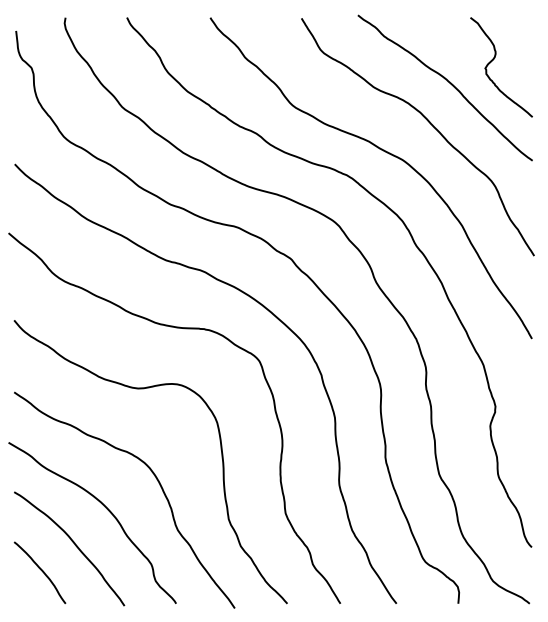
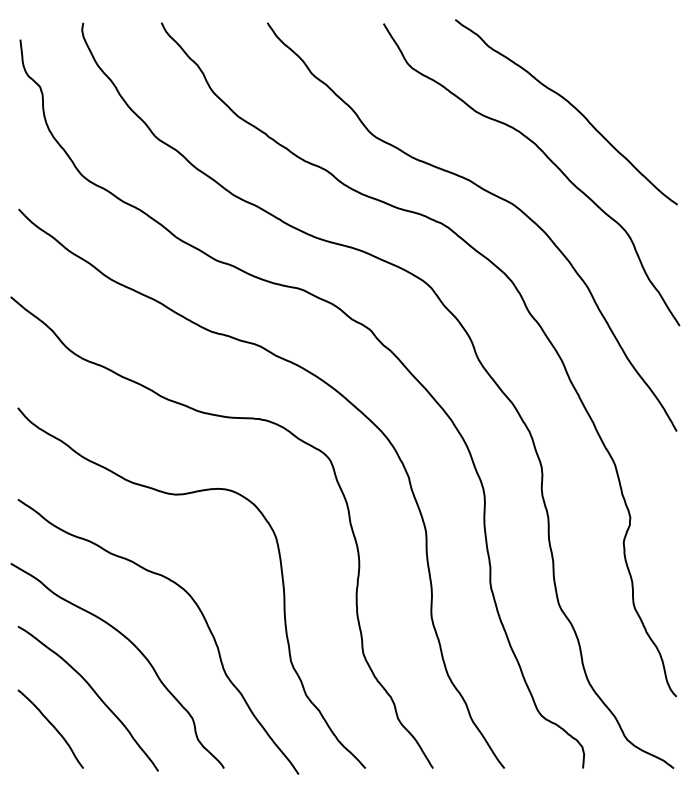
curve: (494, 59) -> (628, 76), removed

